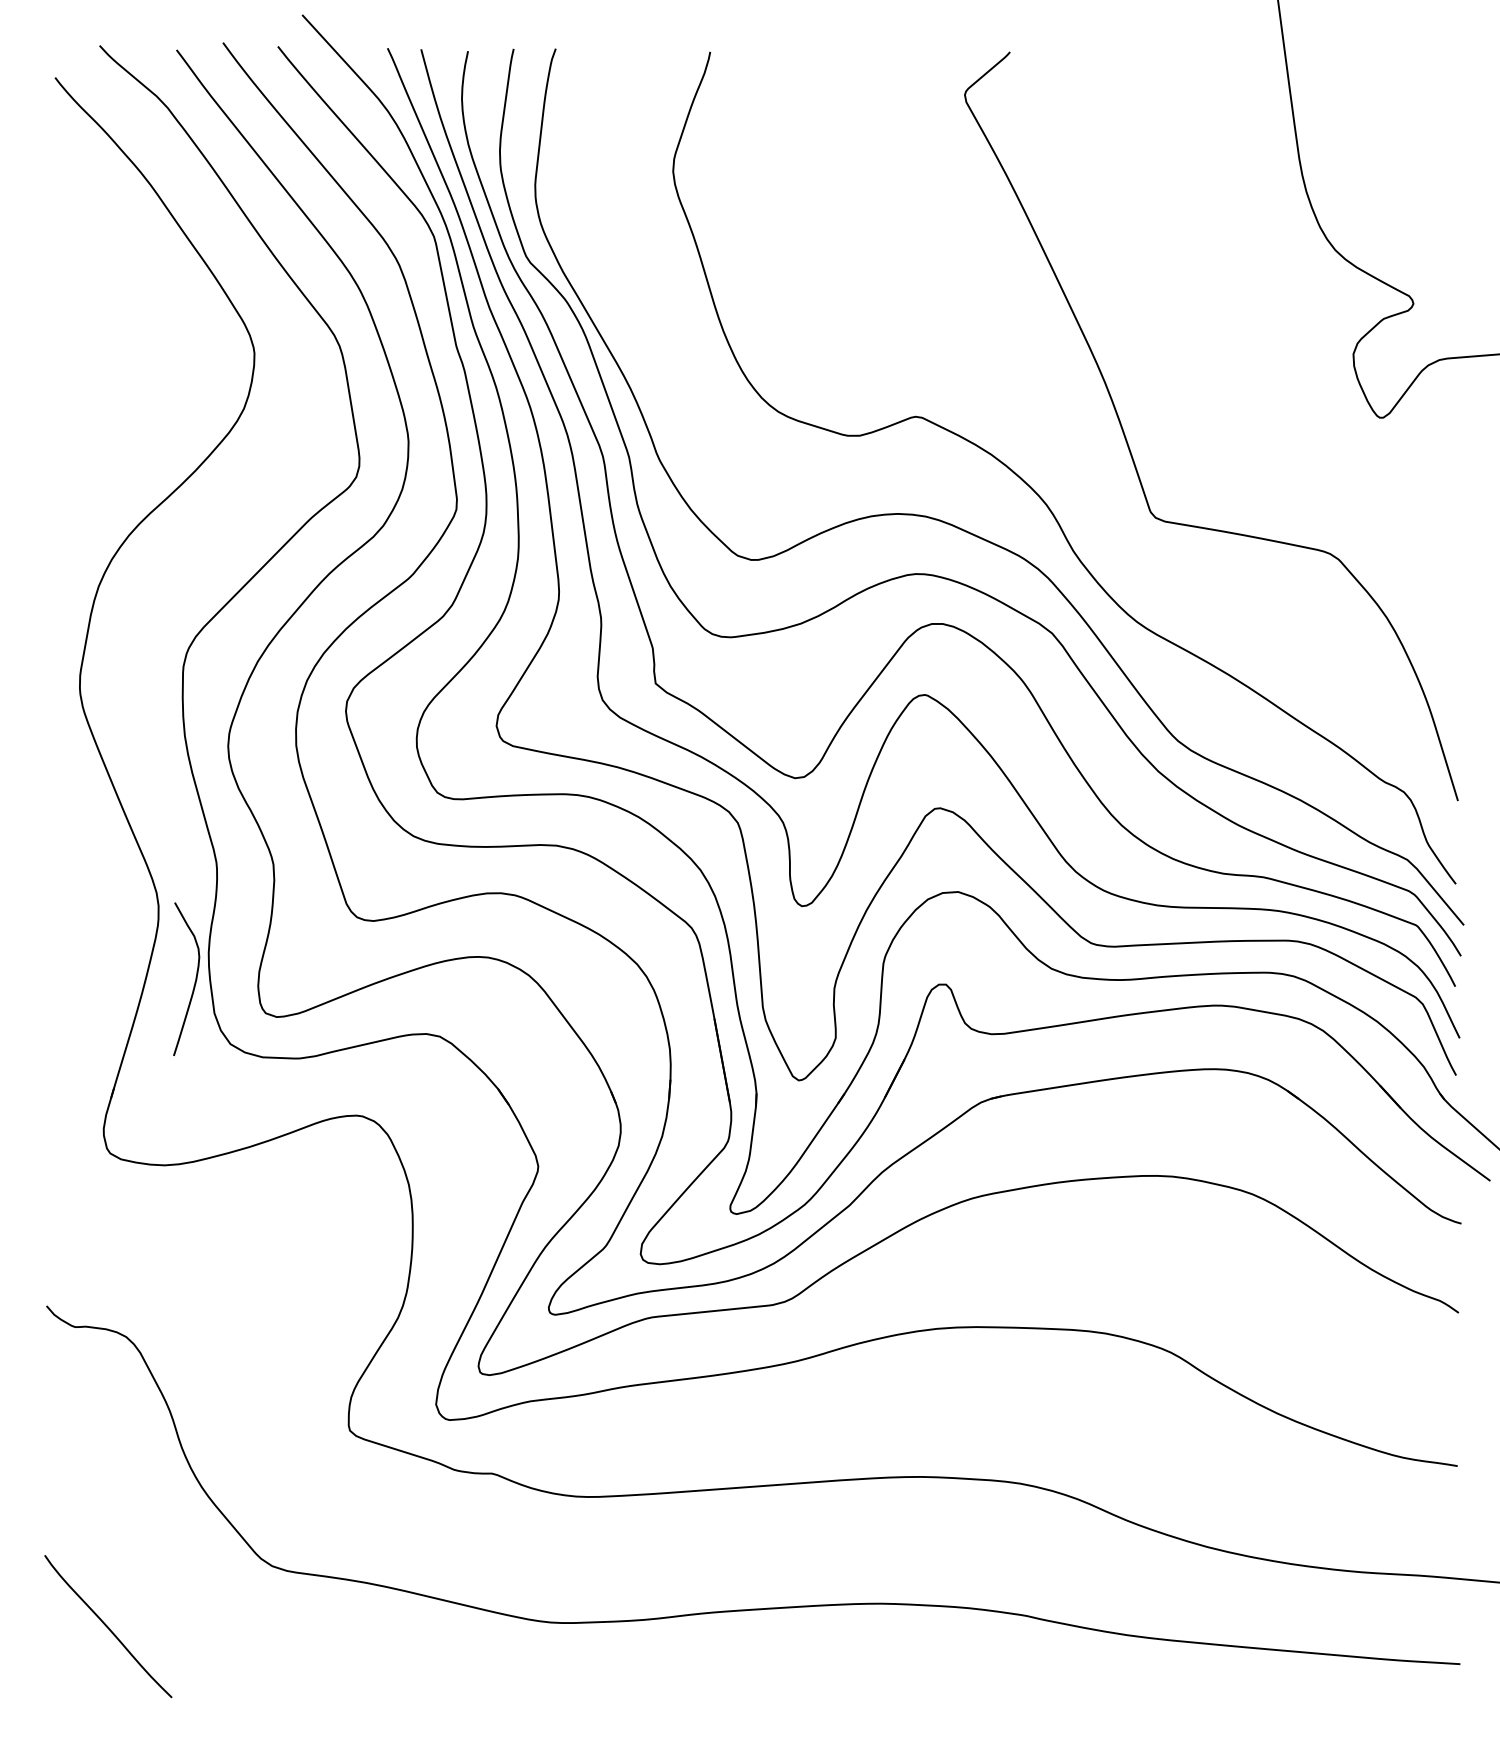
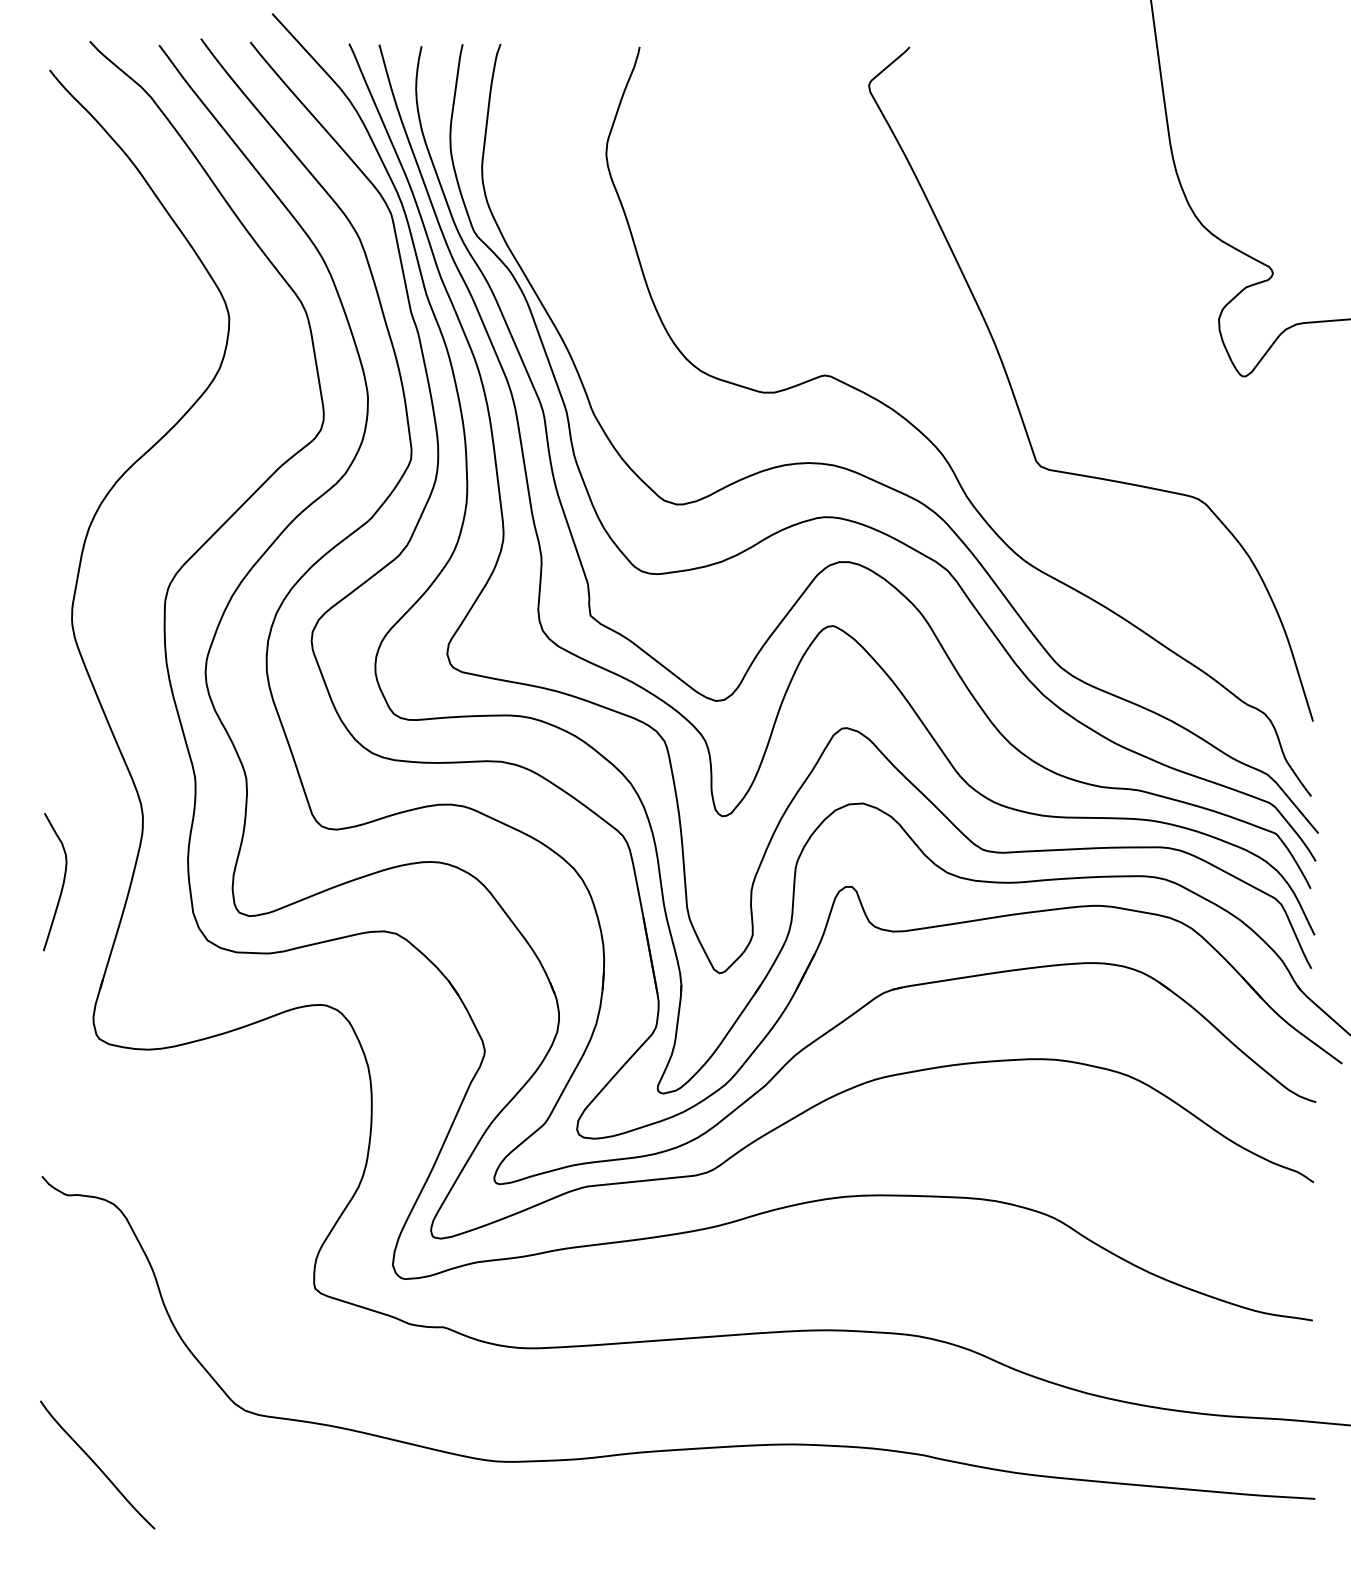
curve: (194, 979) -> (62, 882), moved

